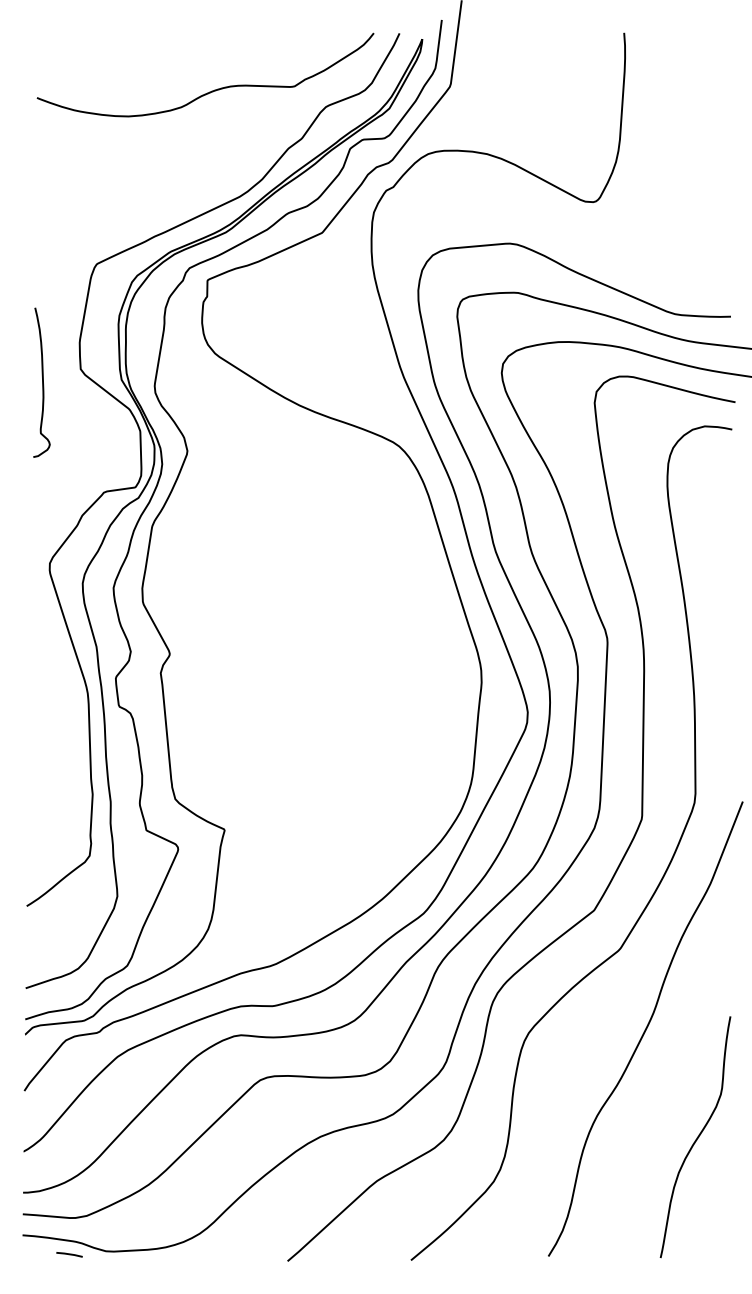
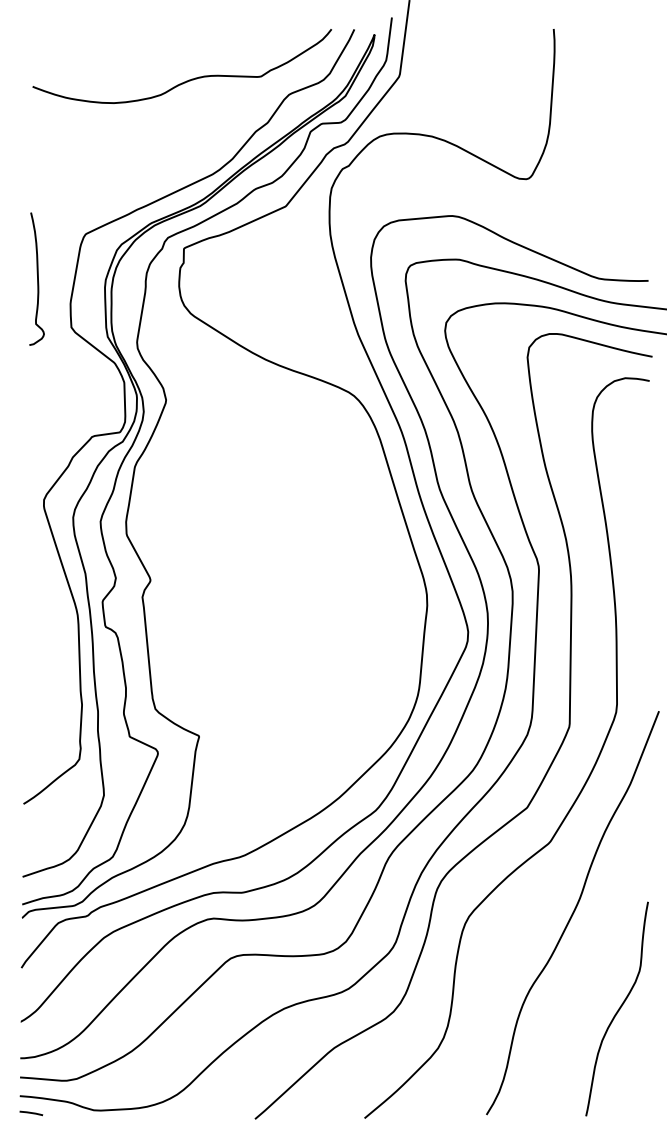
curve: (42, 382) -> (37, 278), moved
line: (69, 1254) -> (31, 1113), moved

